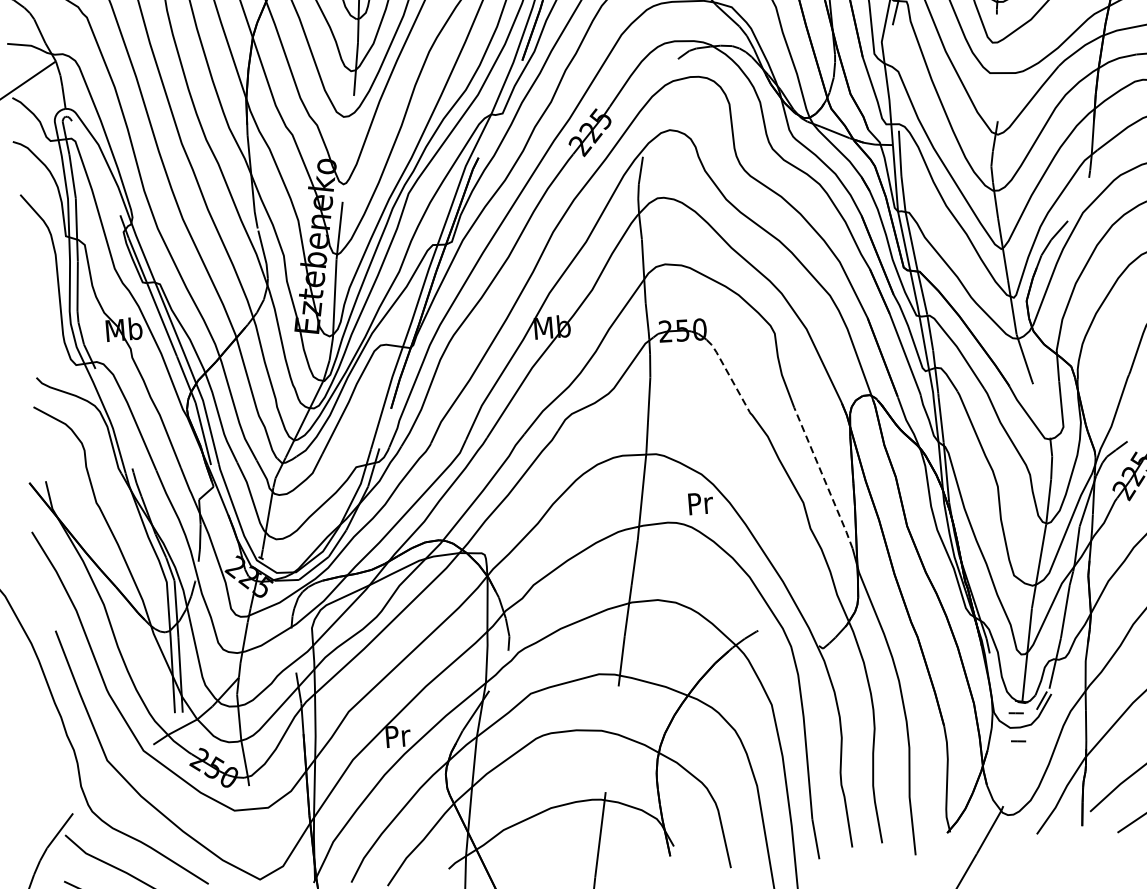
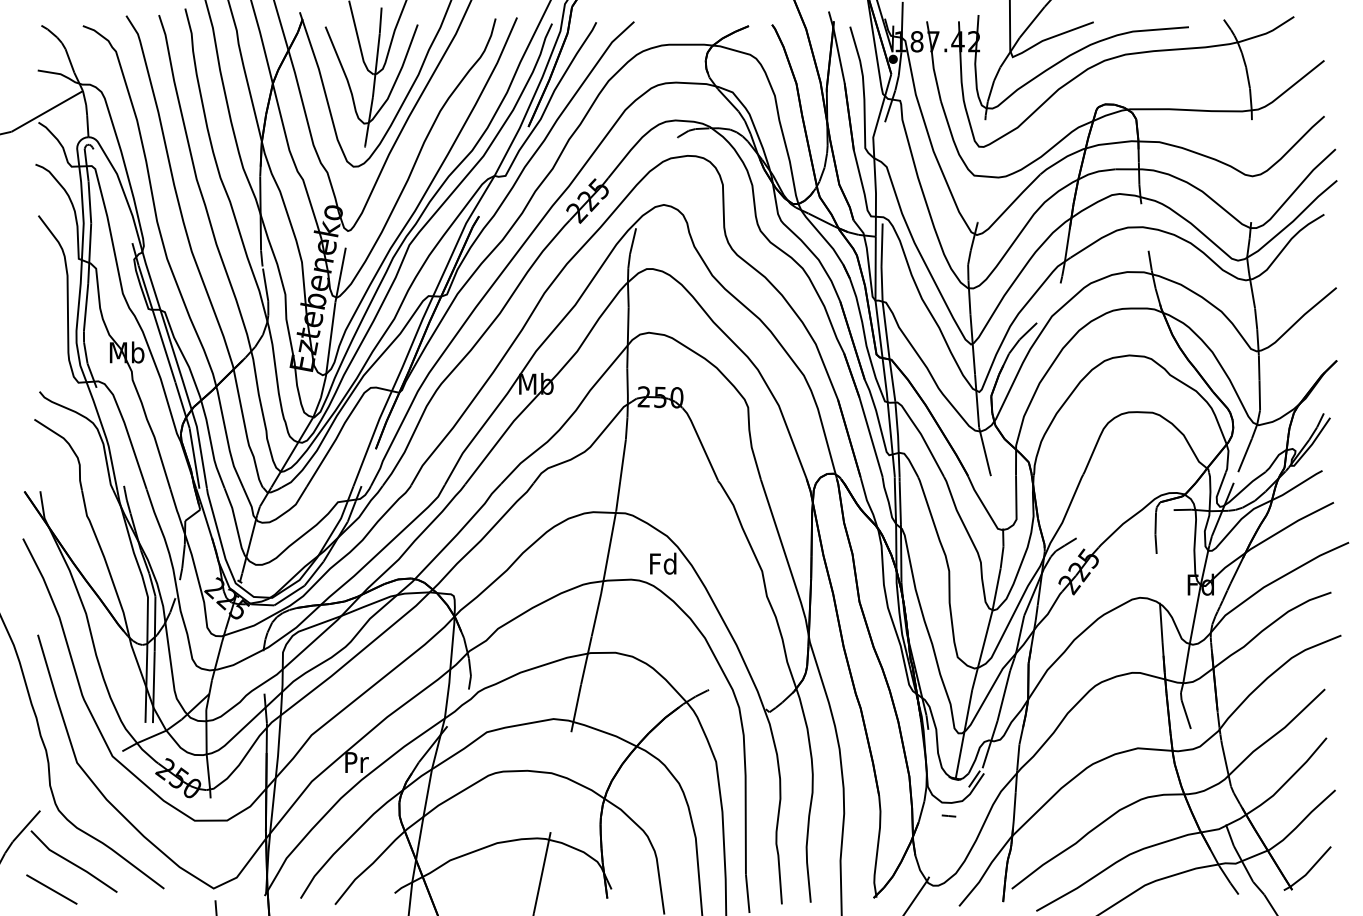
line: (728, 374) -> (700, 442), dashed -> solid
line: (823, 478) -> (783, 549), dashed -> solid
text: (700, 503) -> (663, 563), Pr -> Fd
line: (1015, 712) -> (948, 788), removed

